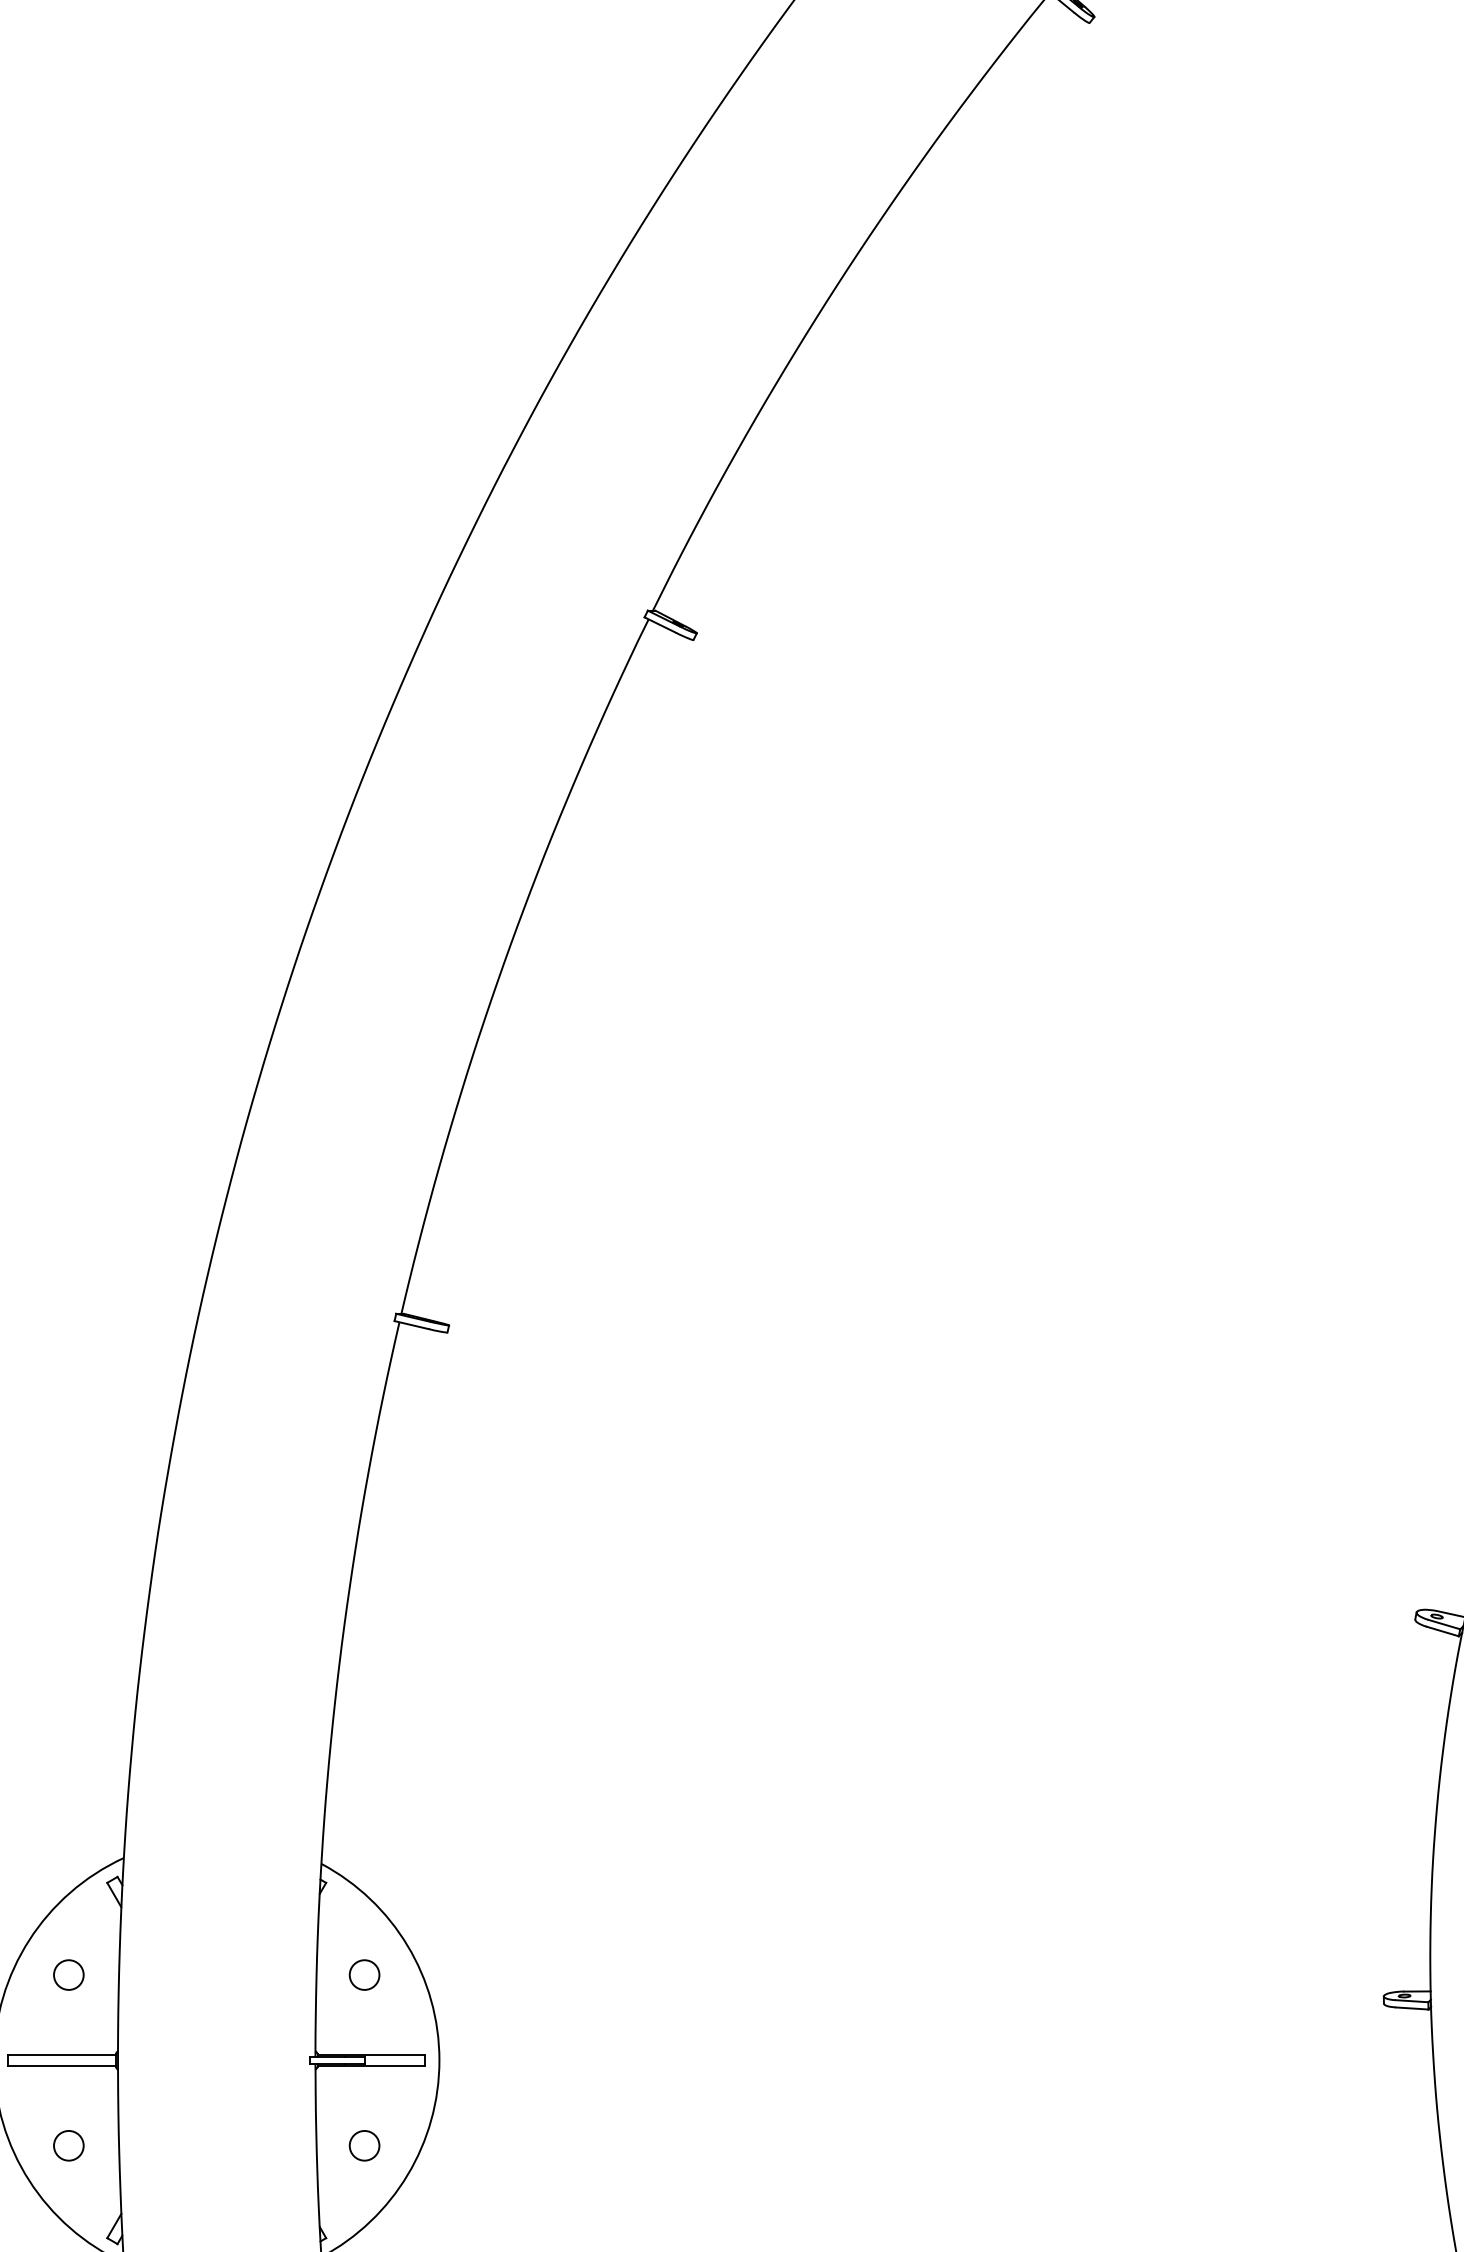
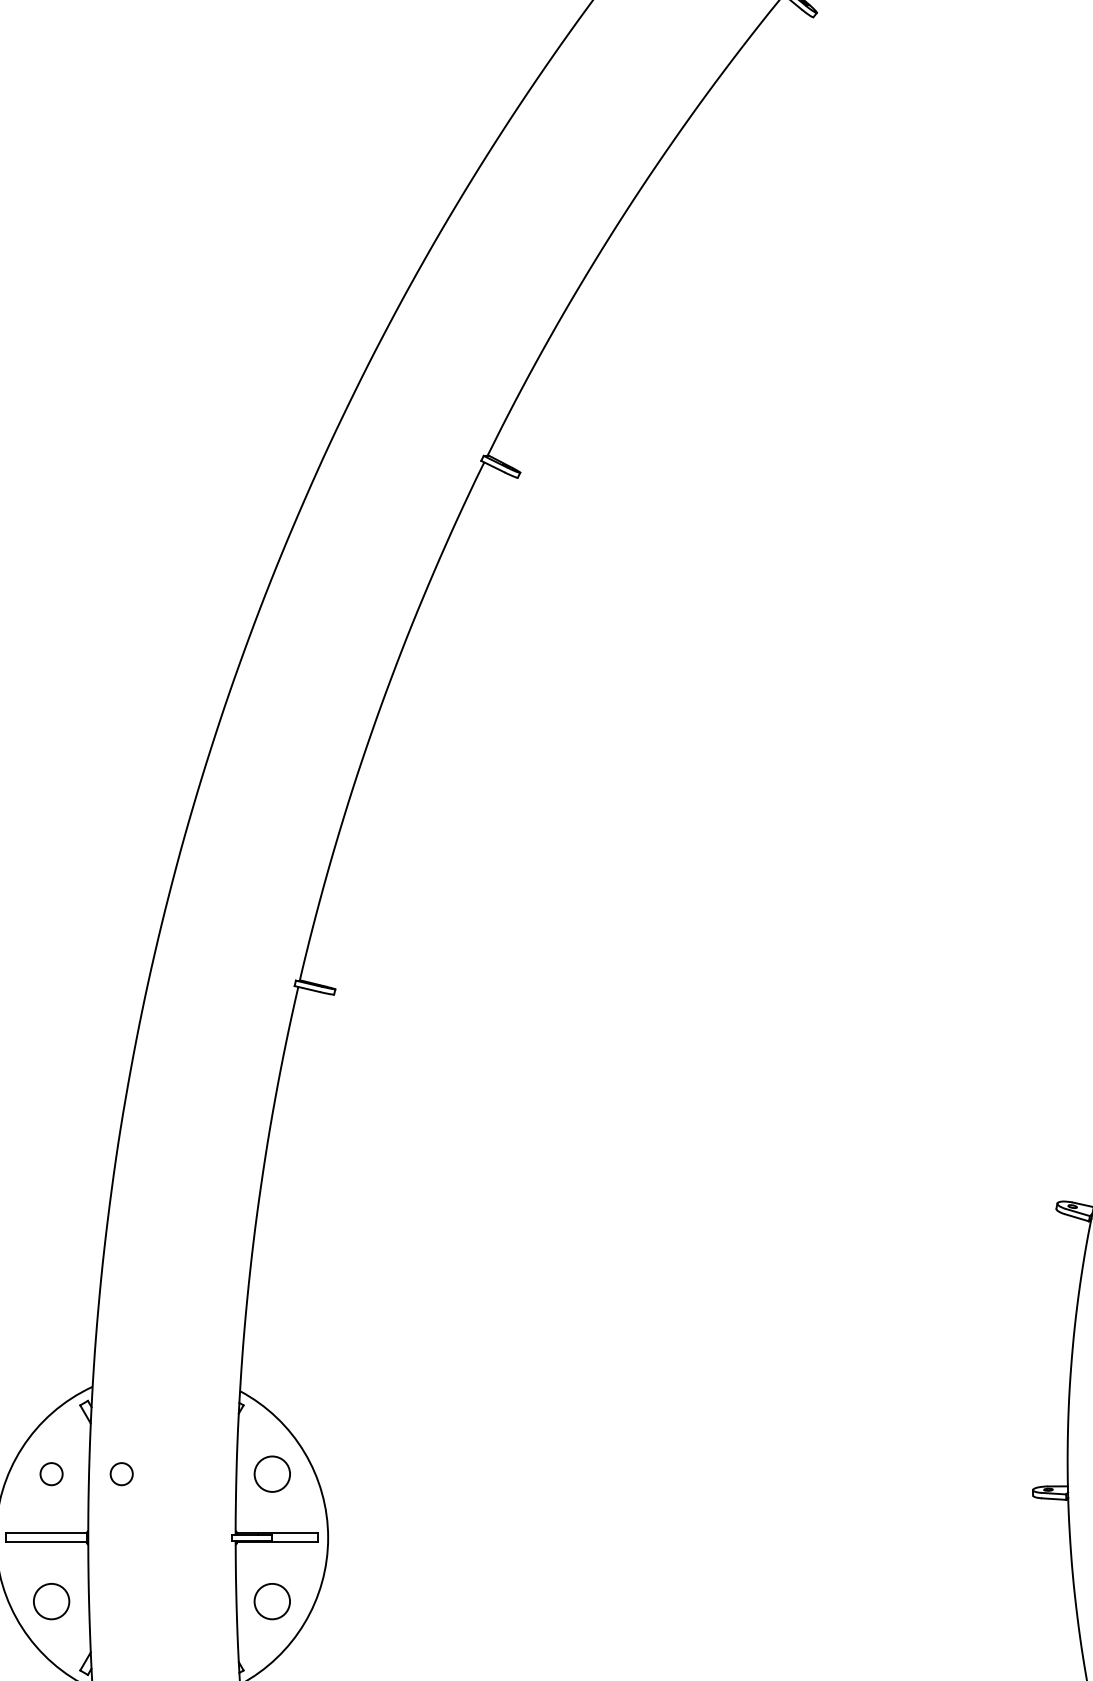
circle: (162, 1974) -> (121, 1473), added
circle: (364, 1974) -> (272, 1473), size x1.6
circle: (68, 2145) -> (51, 1601), size x1.6
circle: (364, 2145) -> (272, 1601), size x1.6

